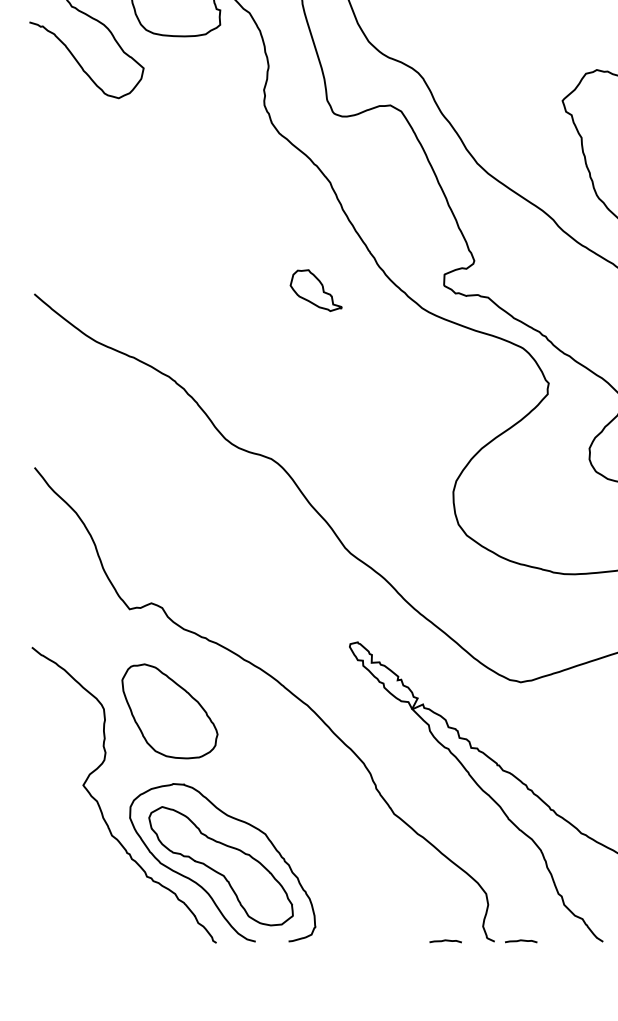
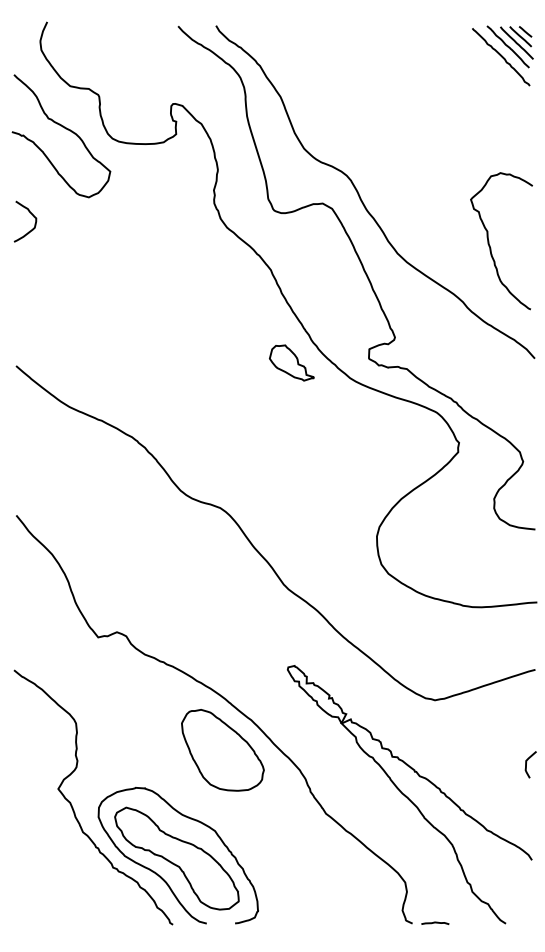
curve: (54, 121) -> (33, 217), added
part: (315, 290) -> (291, 362), moved
part: (169, 711) -> (222, 750), moved
line: (445, 940) -> (370, 922), removed

